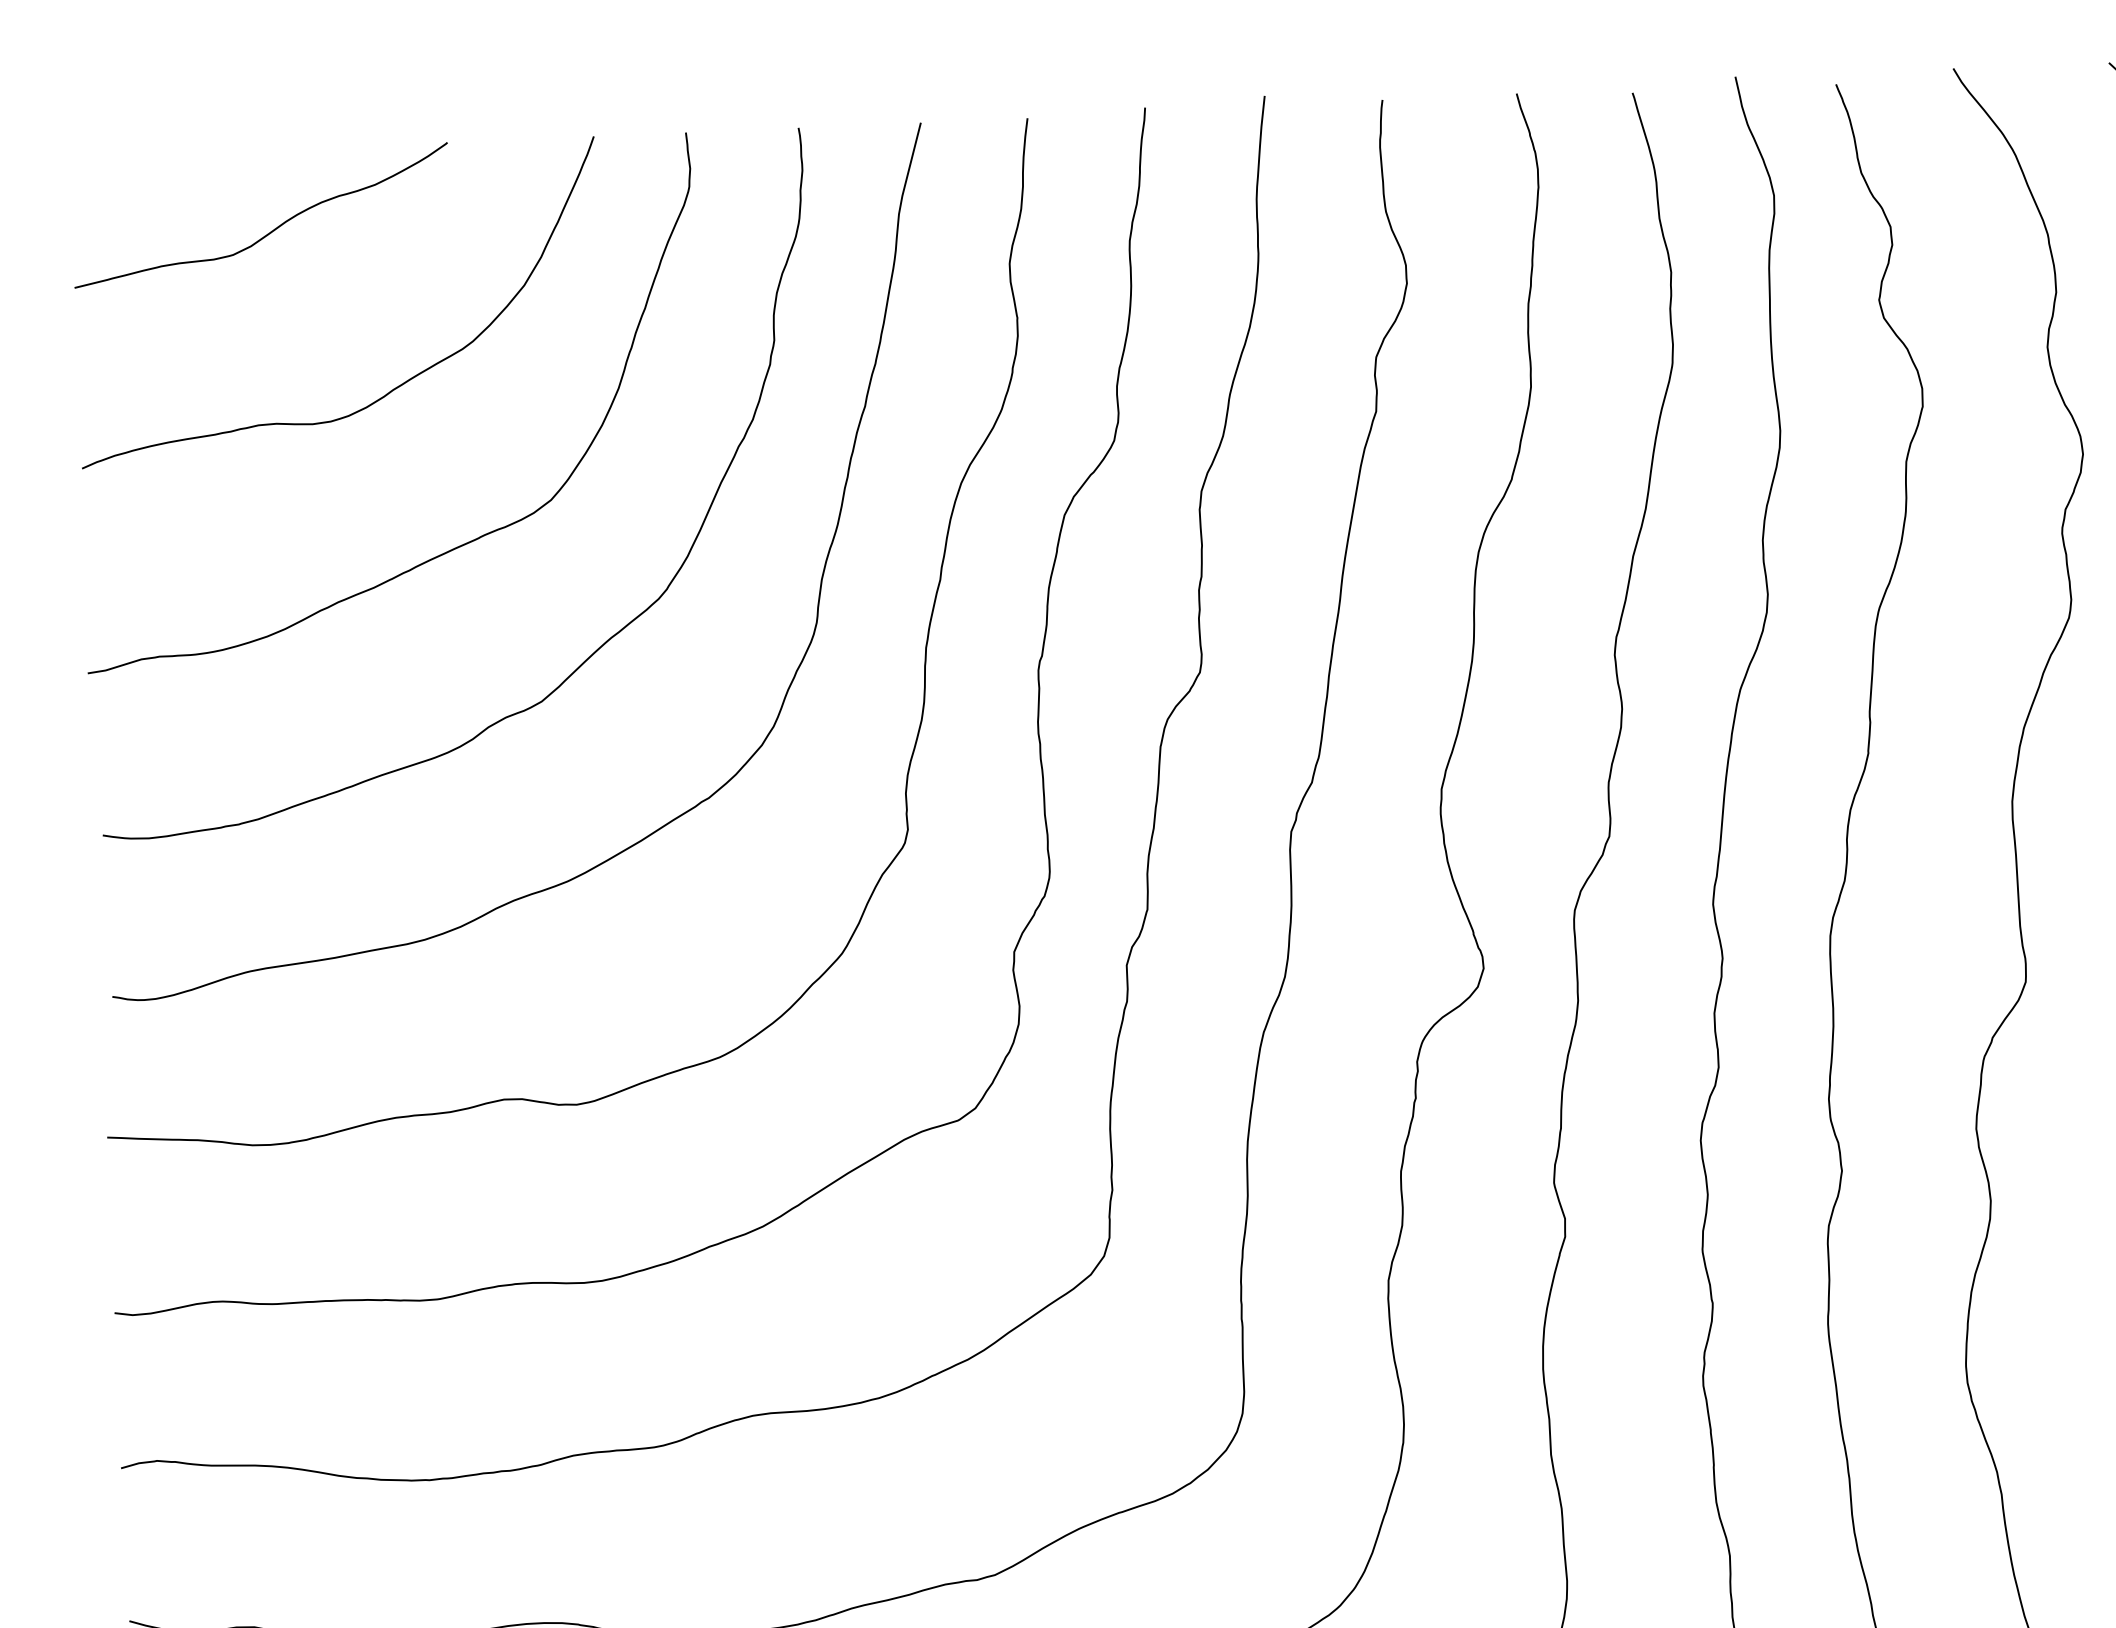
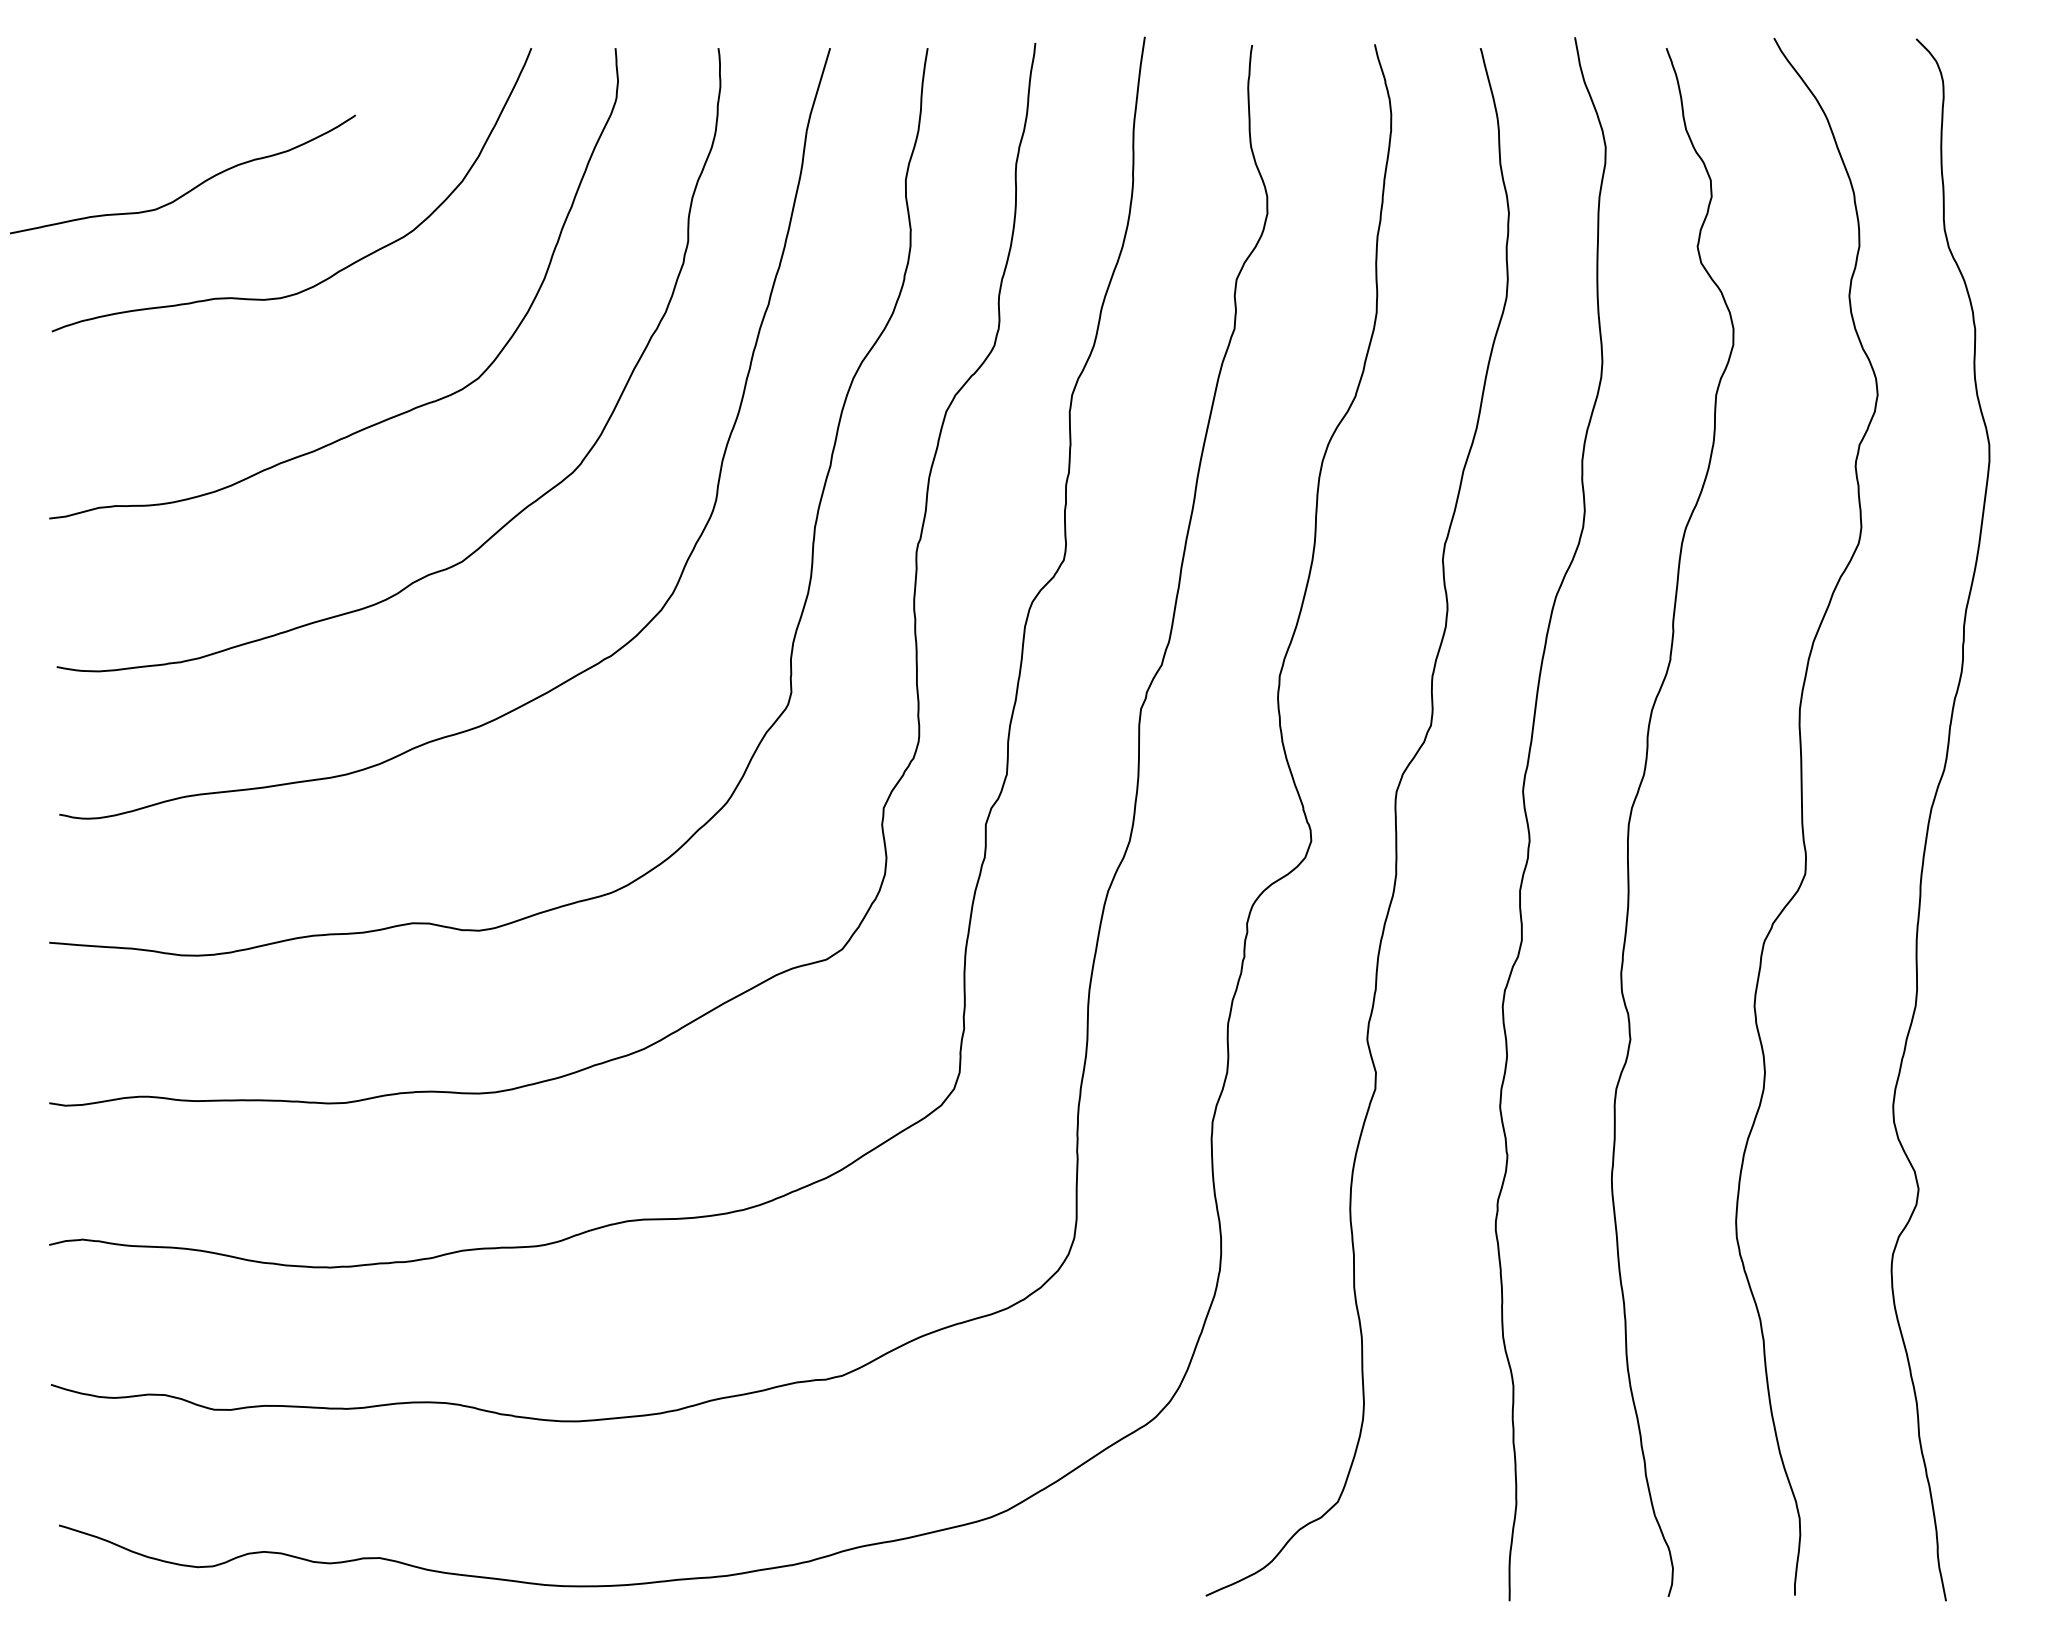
curve: (270, 231) -> (190, 189), moved

